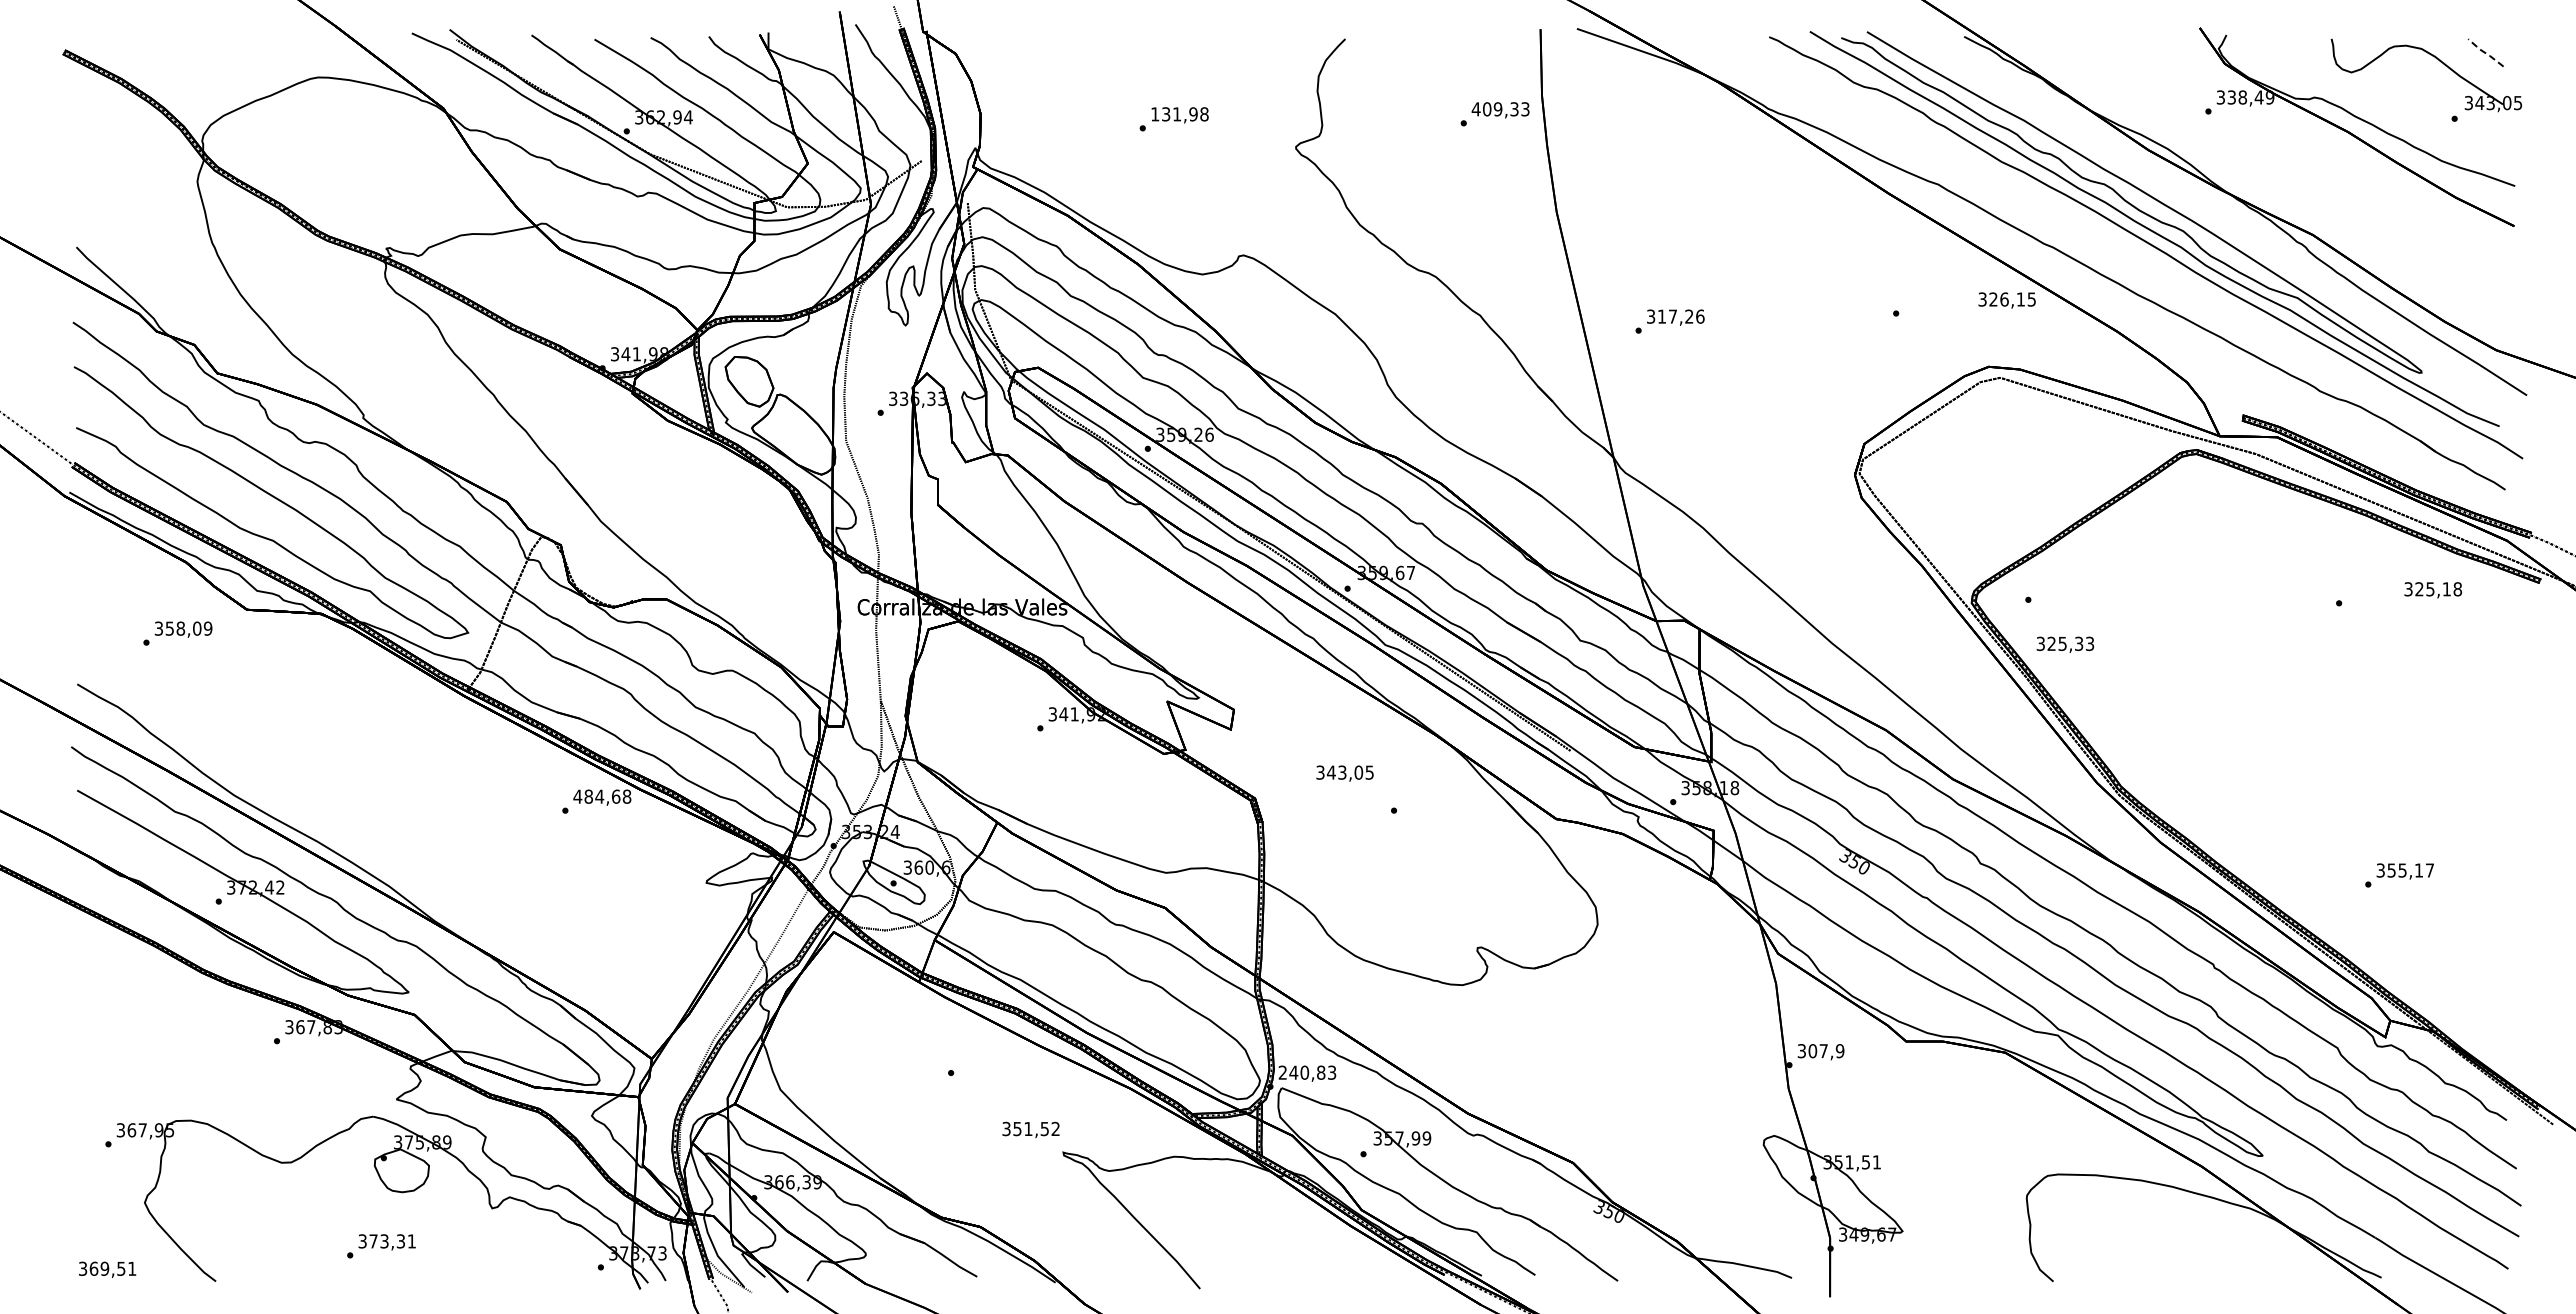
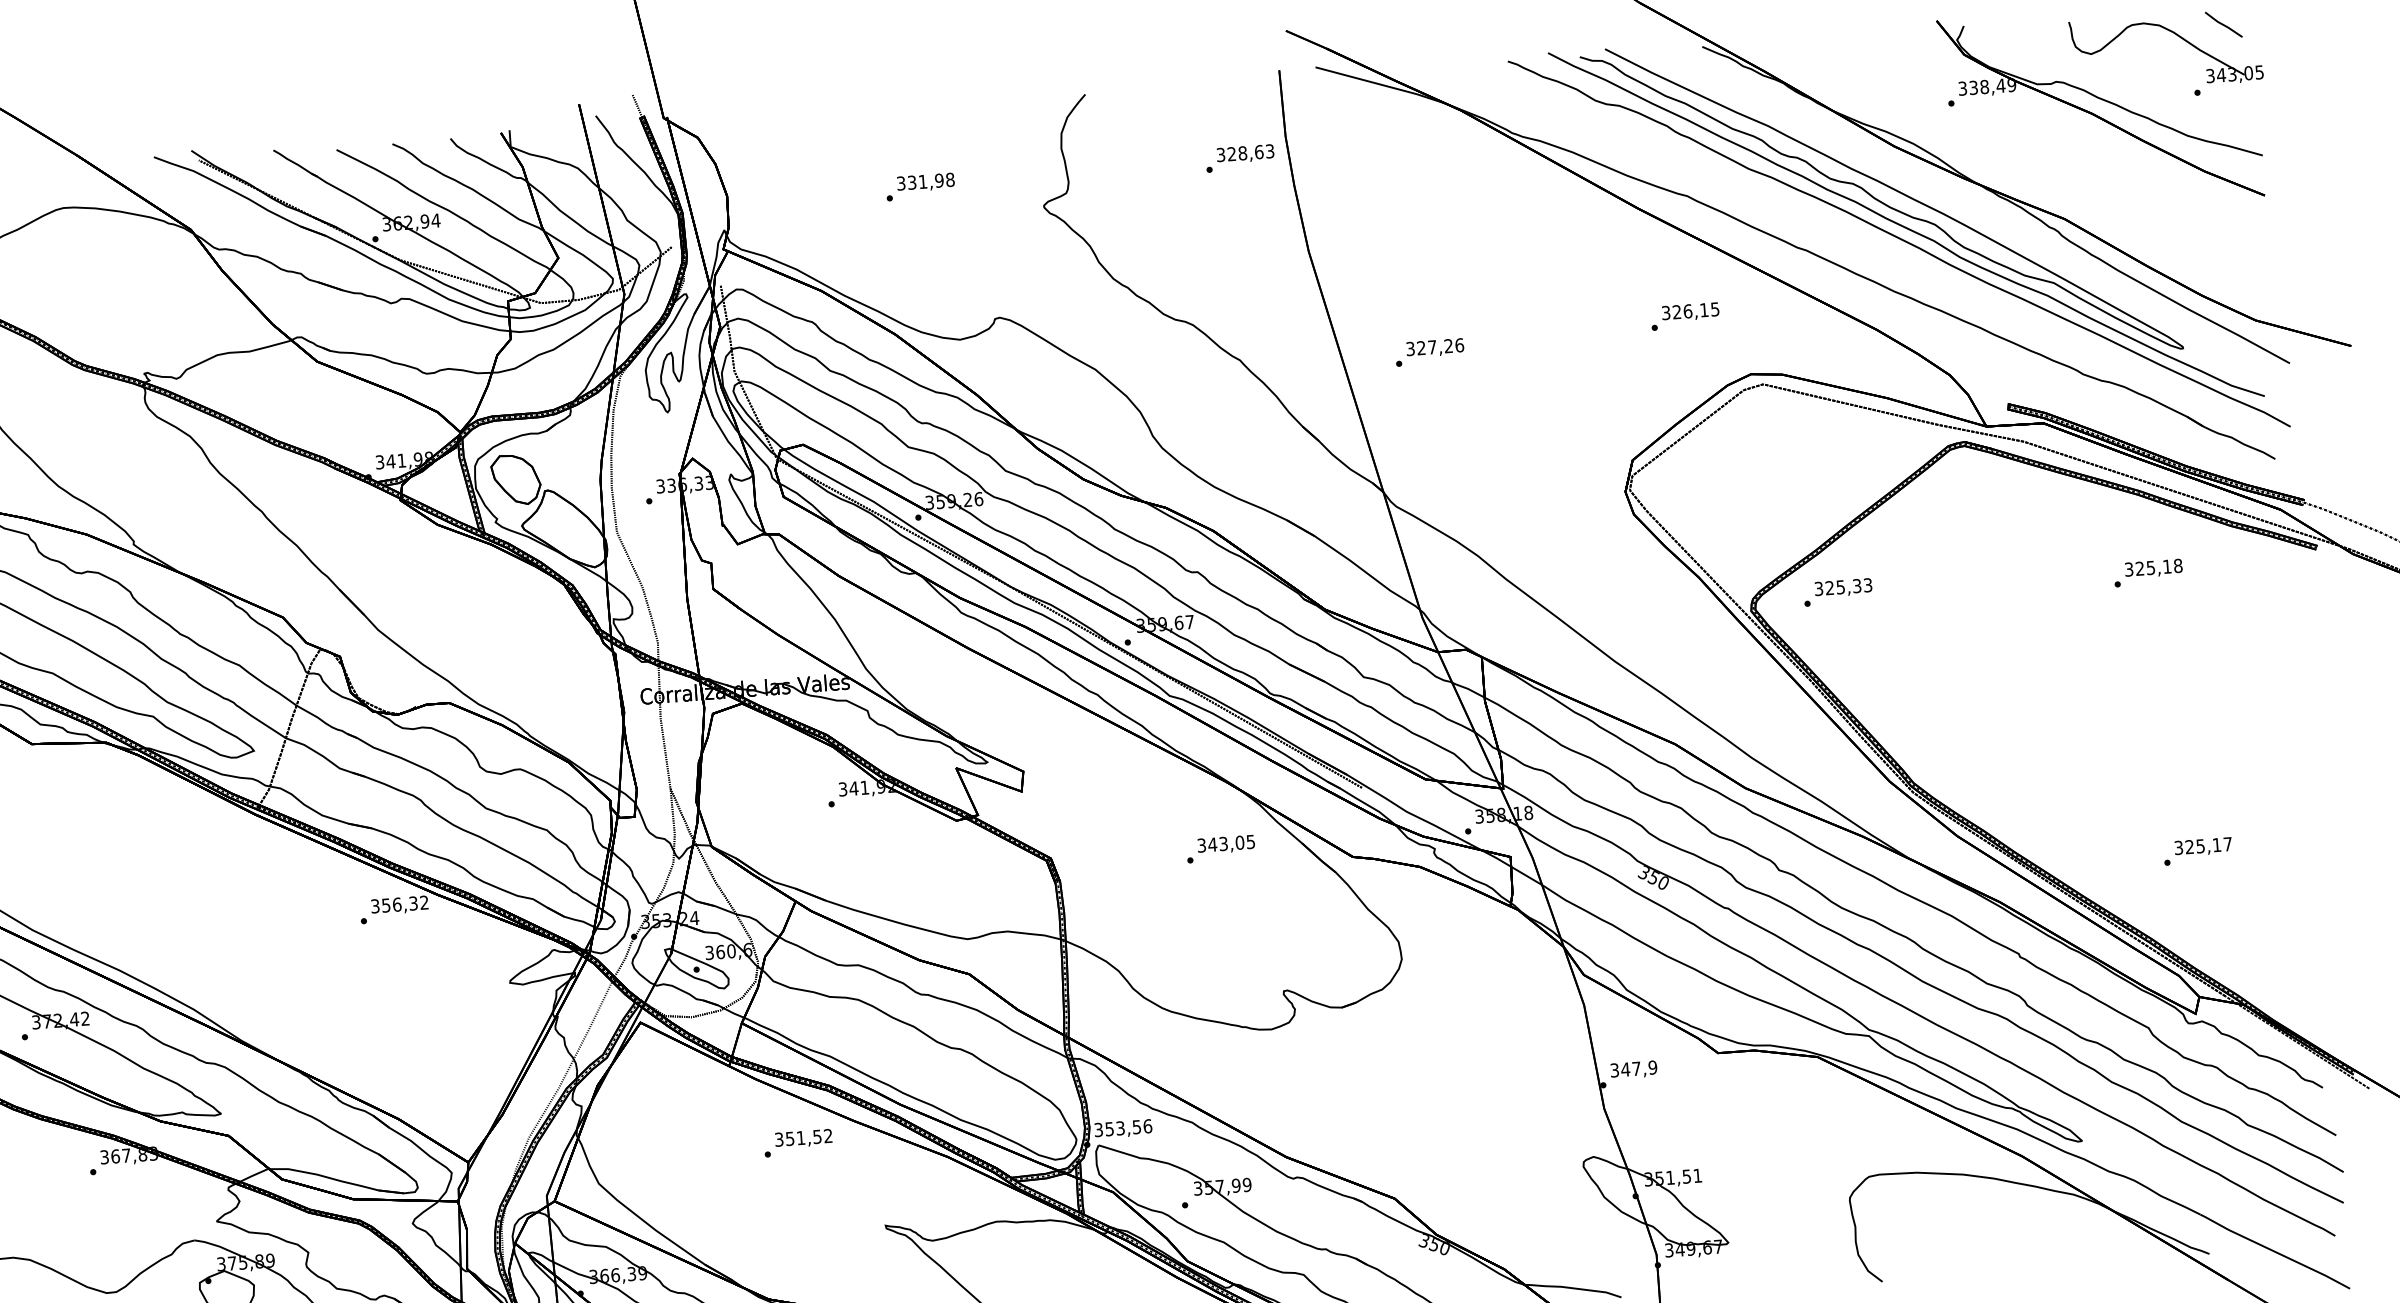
line: (2485, 53) -> (2223, 25), dashed -> solid
text: (1494, 109) -> (1239, 153), 409,33 -> 328,63
text: (1155, 114) -> (901, 183), 131,98 -> 331,98
text: (2006, 300) -> (1690, 312), moved
text: (1661, 316) -> (1420, 348), 317,26 -> 327,26
text: (2433, 590) -> (2154, 568), moved
text: (2065, 644) -> (1843, 587), moved
text: (1344, 773) -> (1225, 844), moved
text: (602, 796) -> (399, 904), 484,68 -> 356,32
text: (2391, 870) -> (2189, 847), 355,17 -> 325,17
text: (1812, 1051) -> (1625, 1069), 307,9 -> 347,9
text: (1307, 1072) -> (1123, 1127), 240,83 -> 353,56
text: (1030, 1129) -> (803, 1138), moved

